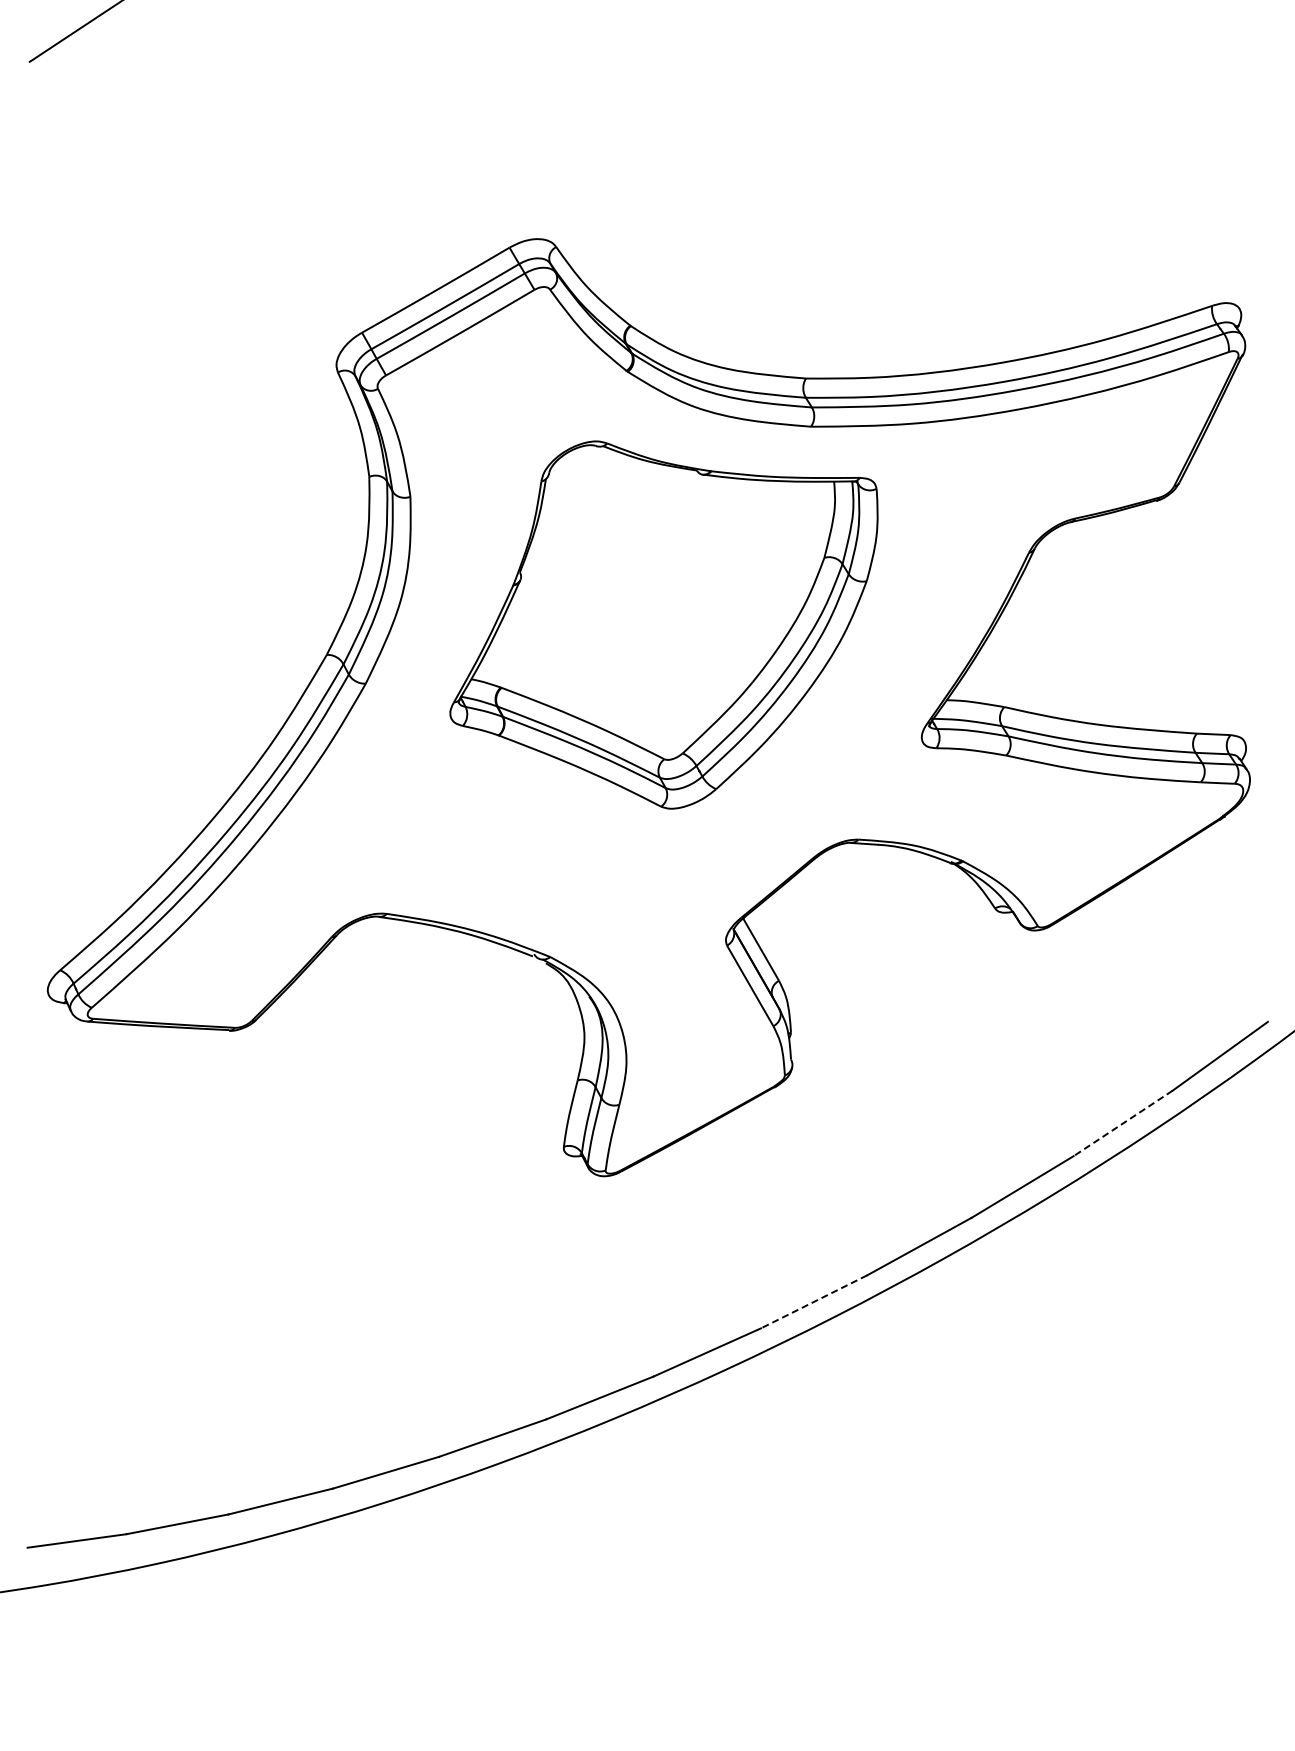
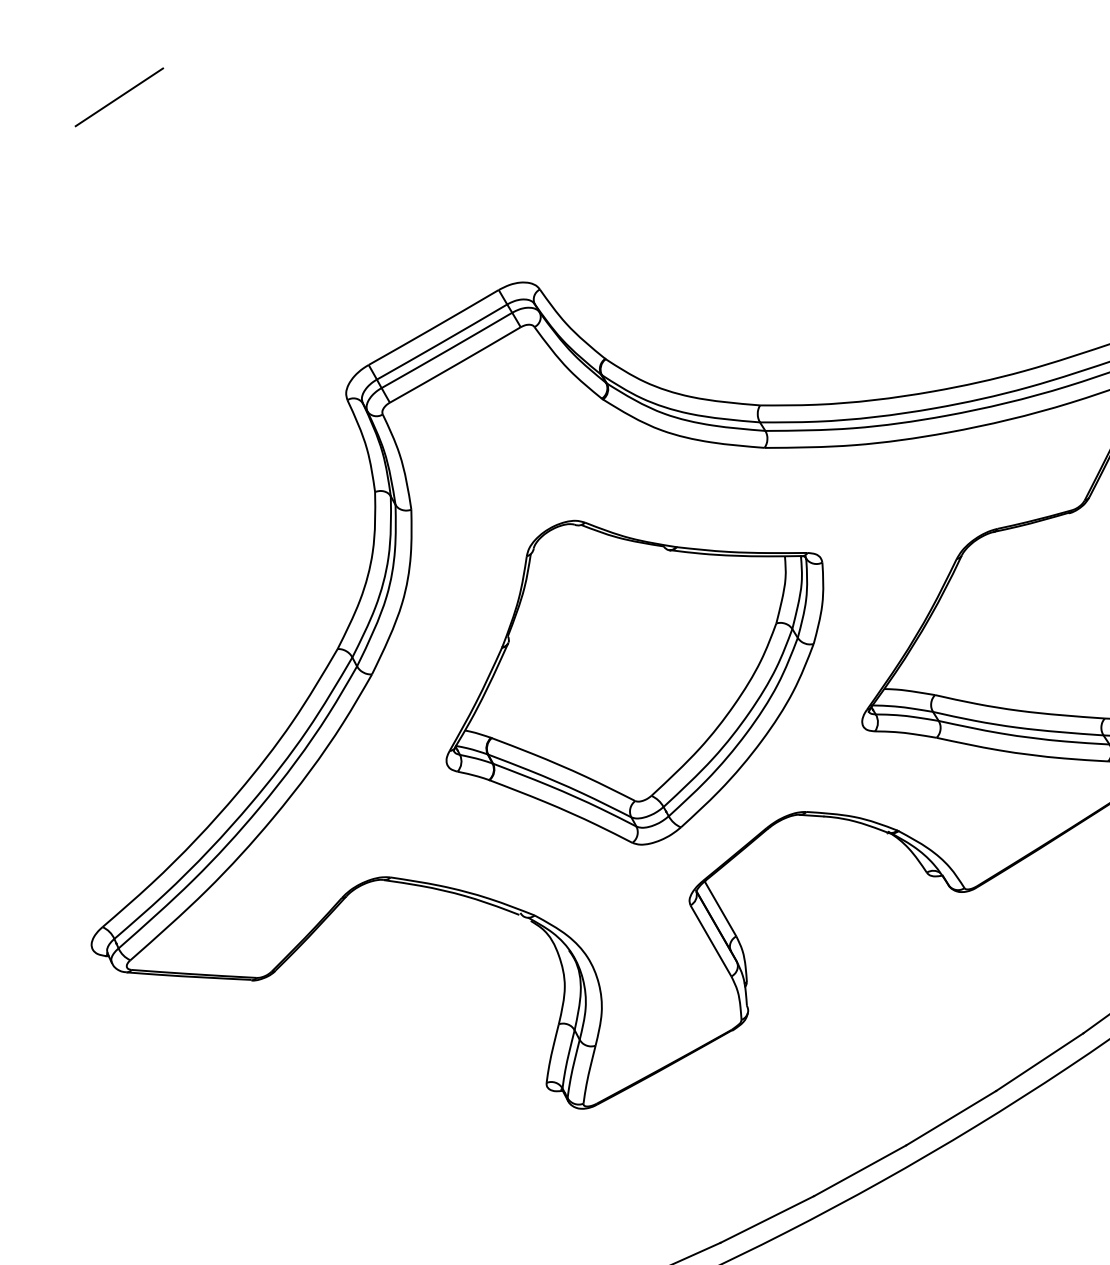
part: (663, 624) -> (634, 682), moved
line: (1122, 1123) -> (1039, 1062), dashed -> solid
line: (813, 1302) -> (766, 1220), dashed -> solid

